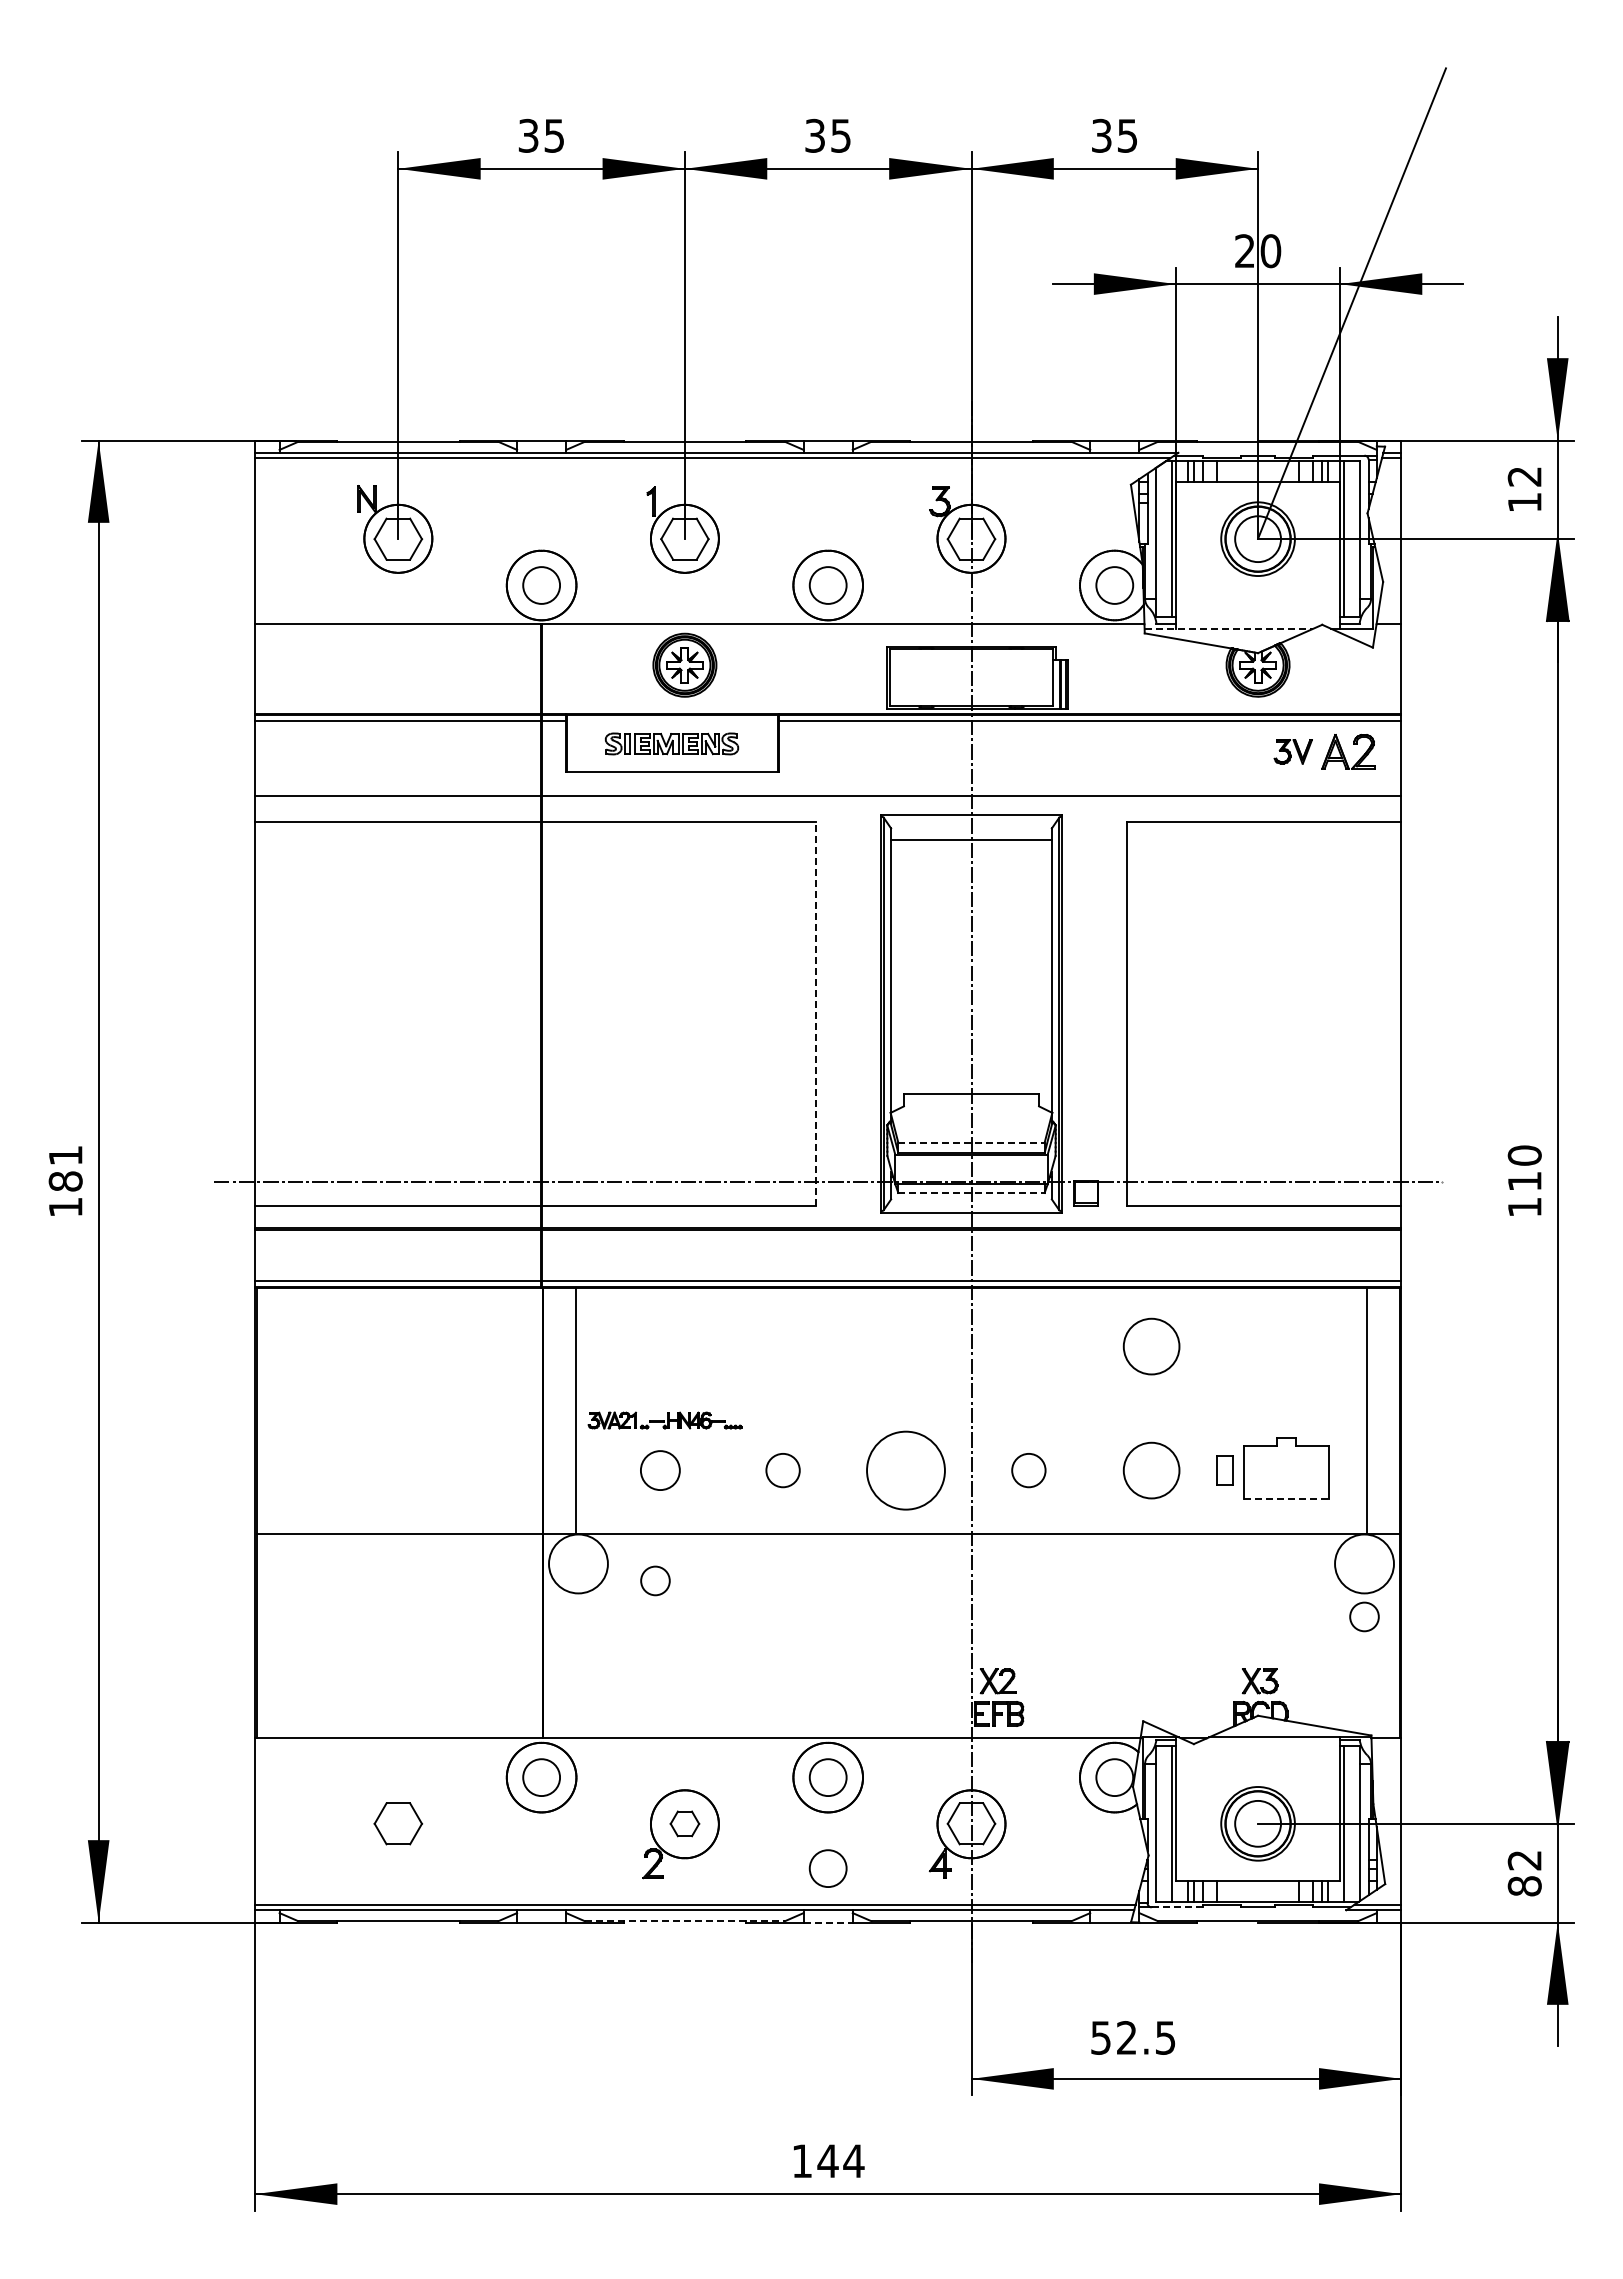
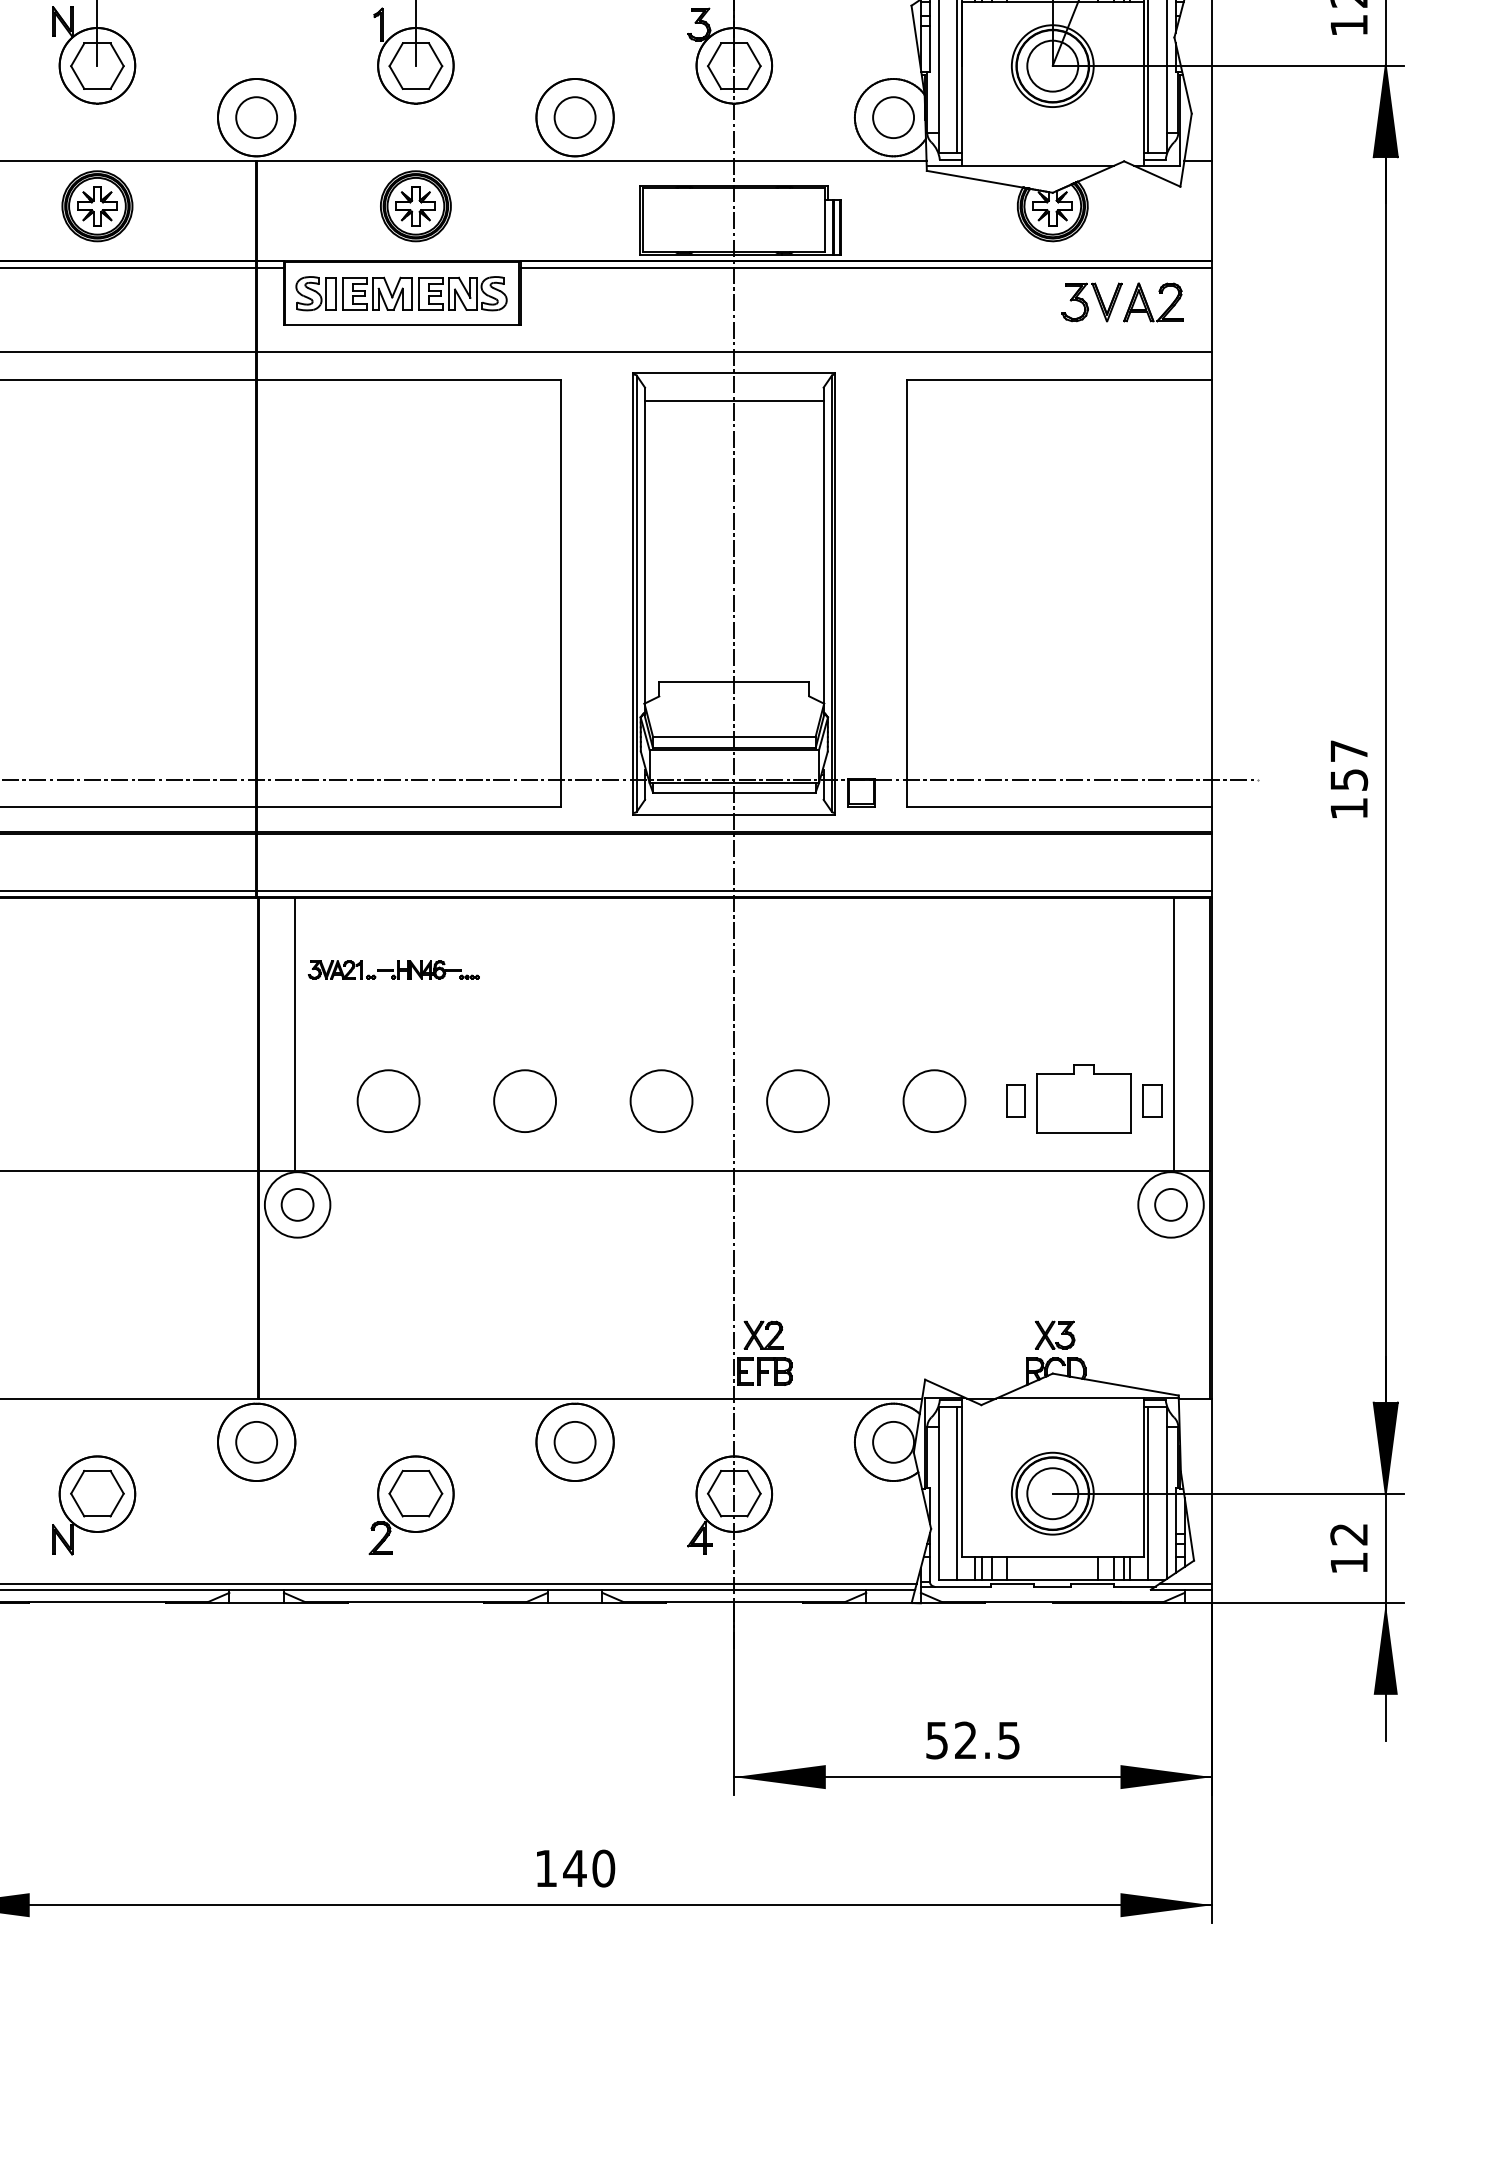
line: (1229, 628) -> (1021, 165), dashed -> solid
part: (398, 664) -> (97, 205), added
part: (671, 743) -> (400, 293), size x1.43
part: (1292, 751) -> (1091, 302), size x1.43
line: (815, 1013) -> (560, 593), dashed -> solid
line: (971, 1142) -> (734, 736), dashed -> solid
text: (1524, 1168) -> (1348, 765), 110 -> 157
line: (971, 1192) -> (734, 792), dashed -> solid
circle: (1151, 1346) -> (934, 963), removed
part: (664, 1420) -> (393, 969), moved
circle: (660, 1470) -> (388, 1101), size x1.43
circle: (782, 1470) -> (524, 1101), size x1.67
circle: (905, 1470) -> (661, 1101), size x0.71
circle: (1028, 1470) -> (797, 1101), size x1.67
part: (1347, 1470) -> (1152, 1101), added
line: (1286, 1499) -> (1084, 1133), dashed -> solid
circle: (655, 1580) -> (297, 1204), moved
circle: (1364, 1616) -> (1171, 1204), moved
part: (684, 1823) -> (415, 1493), size x1.67
part: (395, 1834) -> (94, 1505), added
circle: (827, 1868) -> (574, 1543), removed
text: (1524, 1886) -> (1348, 1563), 82 -> 12
line: (1177, 1907) -> (963, 1586), dashed -> solid
line: (684, 1921) -> (415, 1602), dashed -> solid
line: (828, 1922) -> (575, 1603), dashed -> solid
text: (1132, 2037) -> (972, 1740), moved
text: (853, 2161) -> (603, 1868), 144 -> 140

